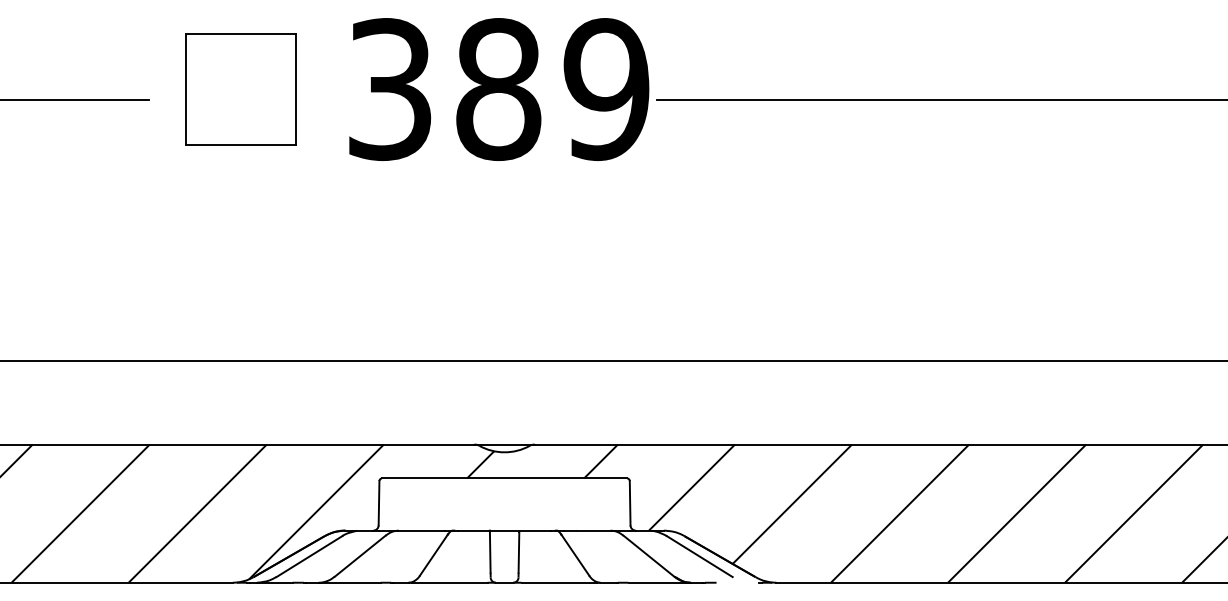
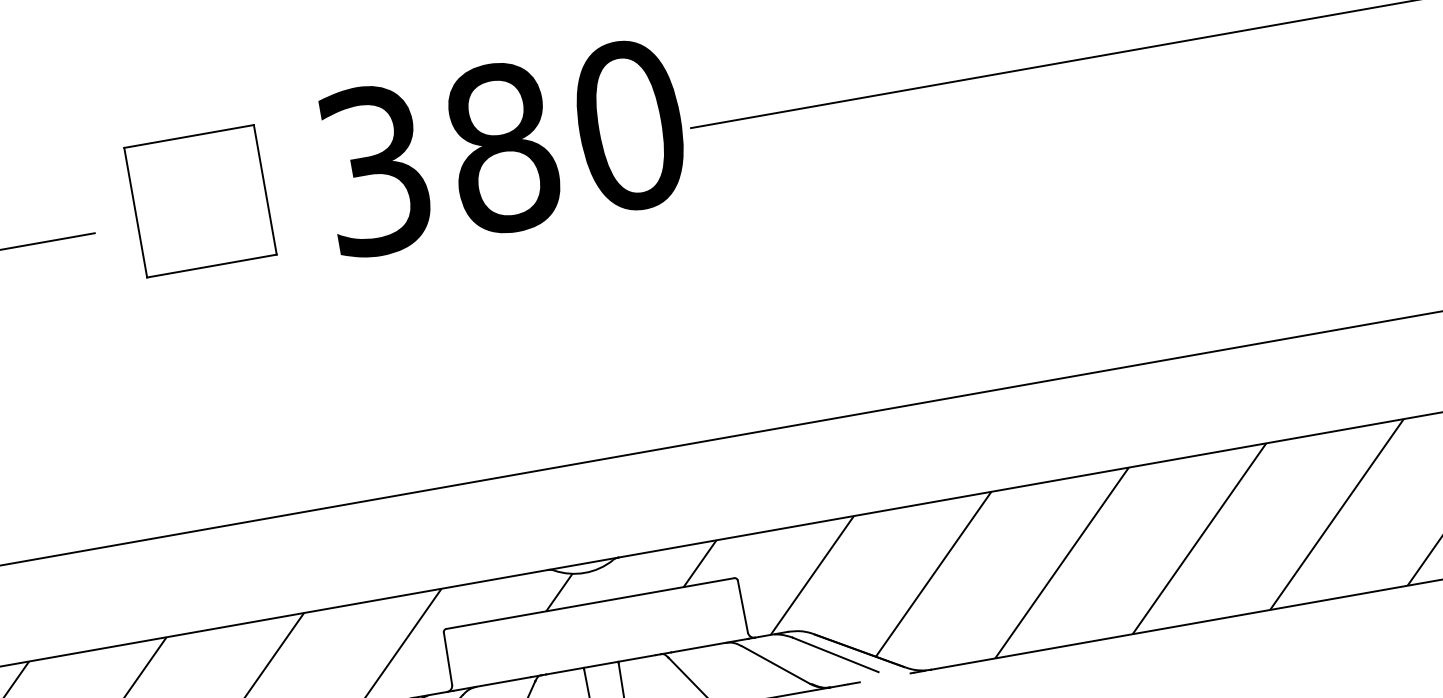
text: (606, 89) -> (629, 125), 389 -> 380

